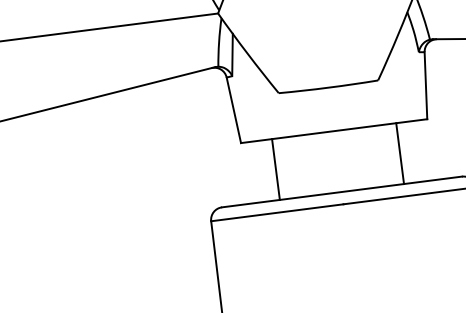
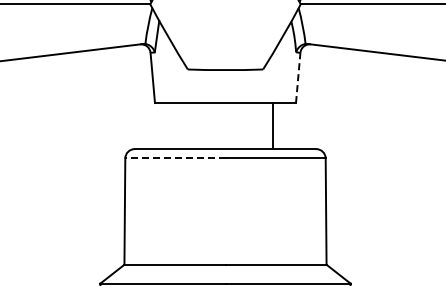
line: (426, 85) -> (298, 77), solid -> dashed
line: (276, 170) -> (178, 126), removed
line: (276, 213) -> (174, 158), solid -> dashed

